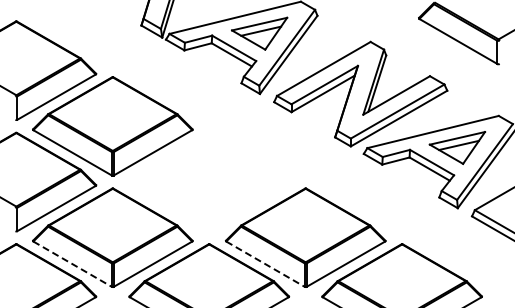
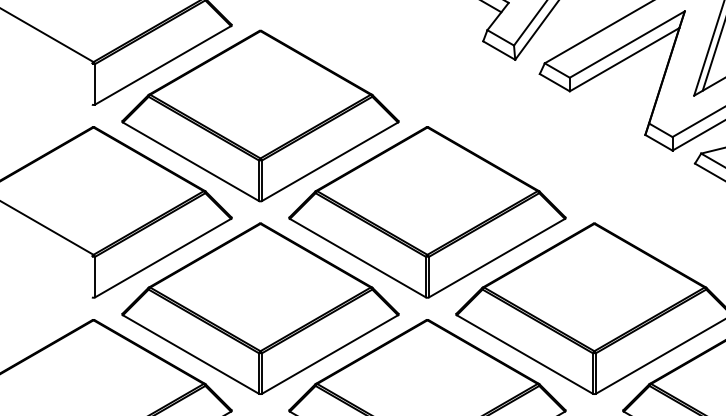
part: (208, 181) -> (426, 211), added
line: (73, 264) -> (192, 355), dashed -> solid
line: (265, 264) -> (524, 355), dashed -> solid

